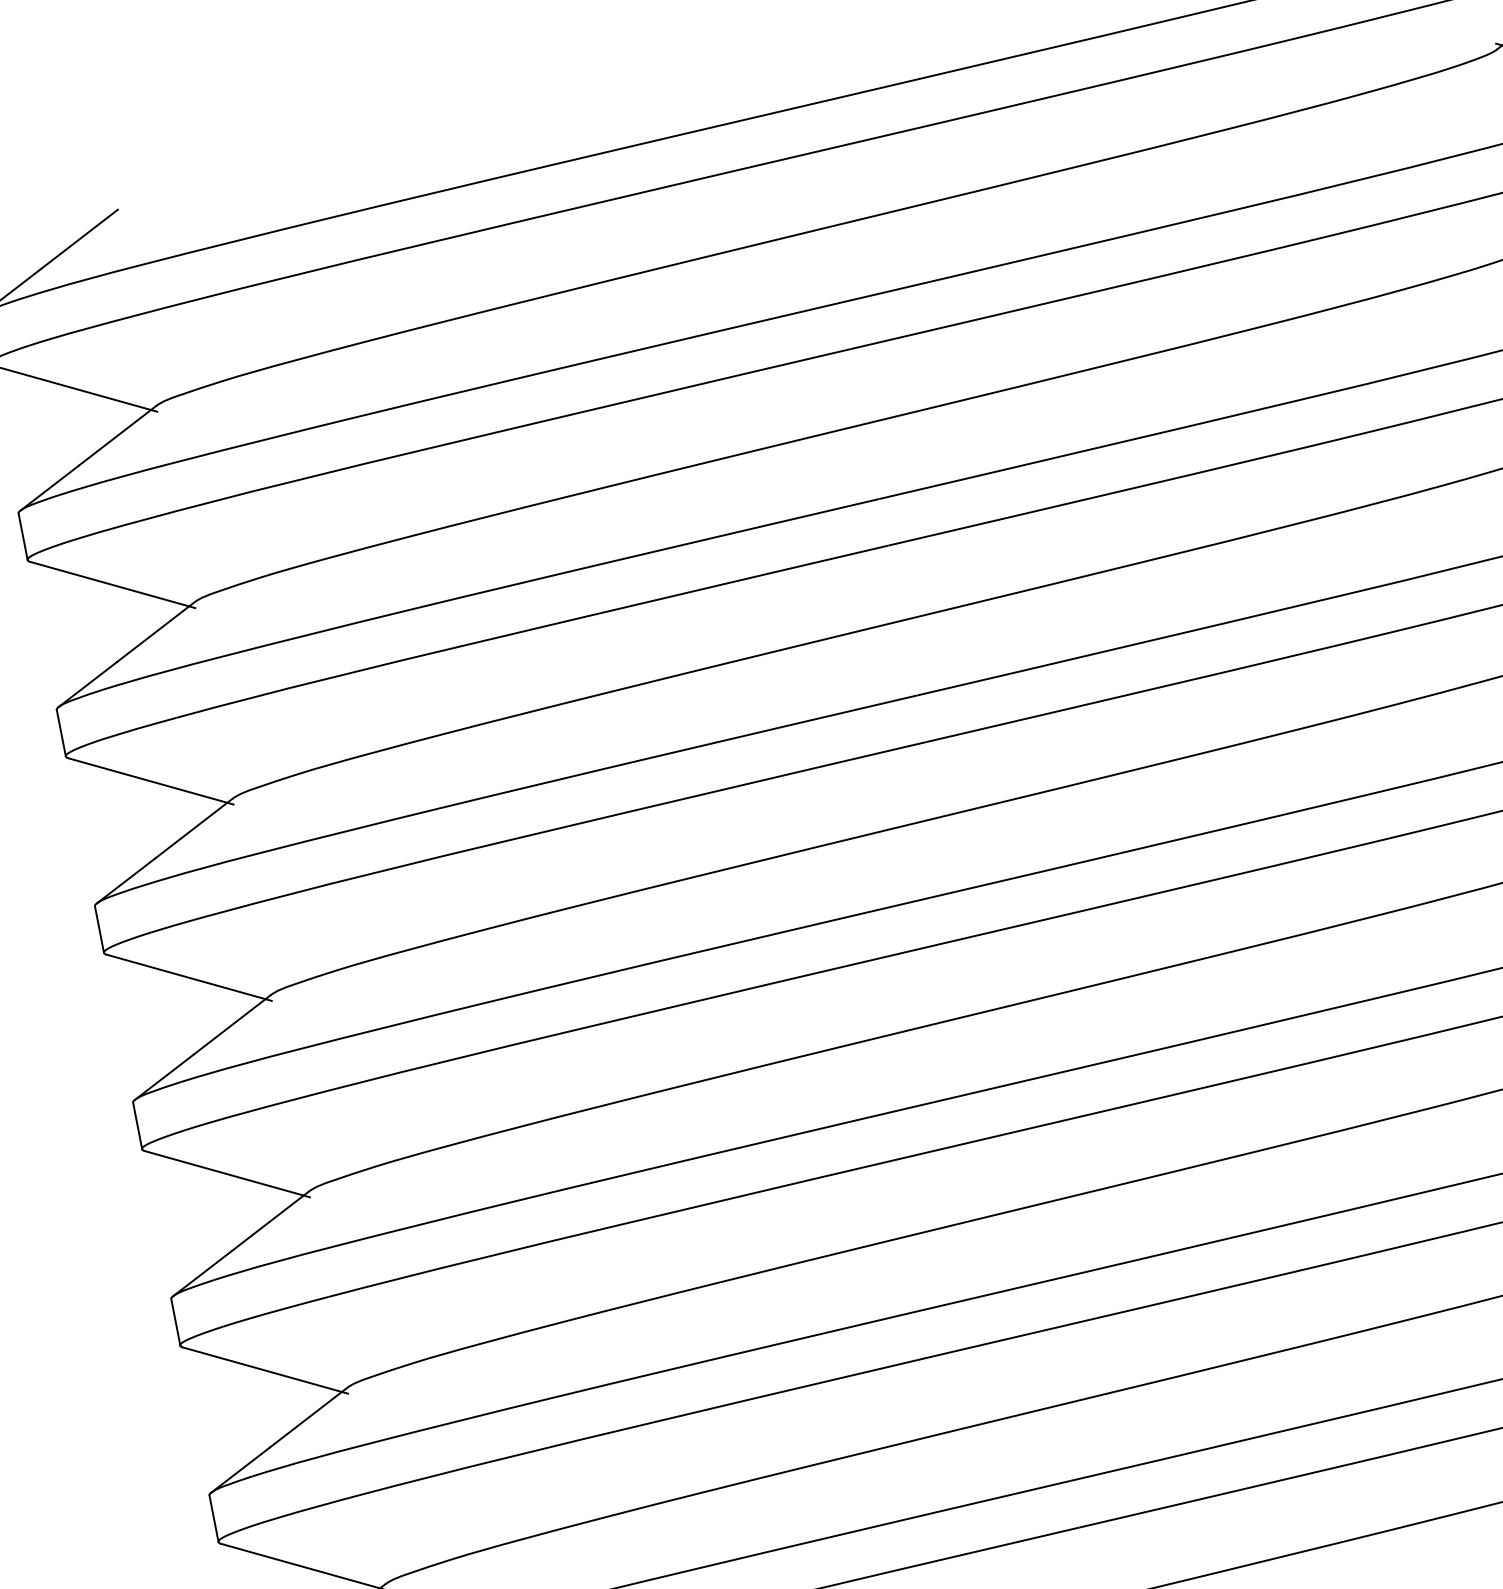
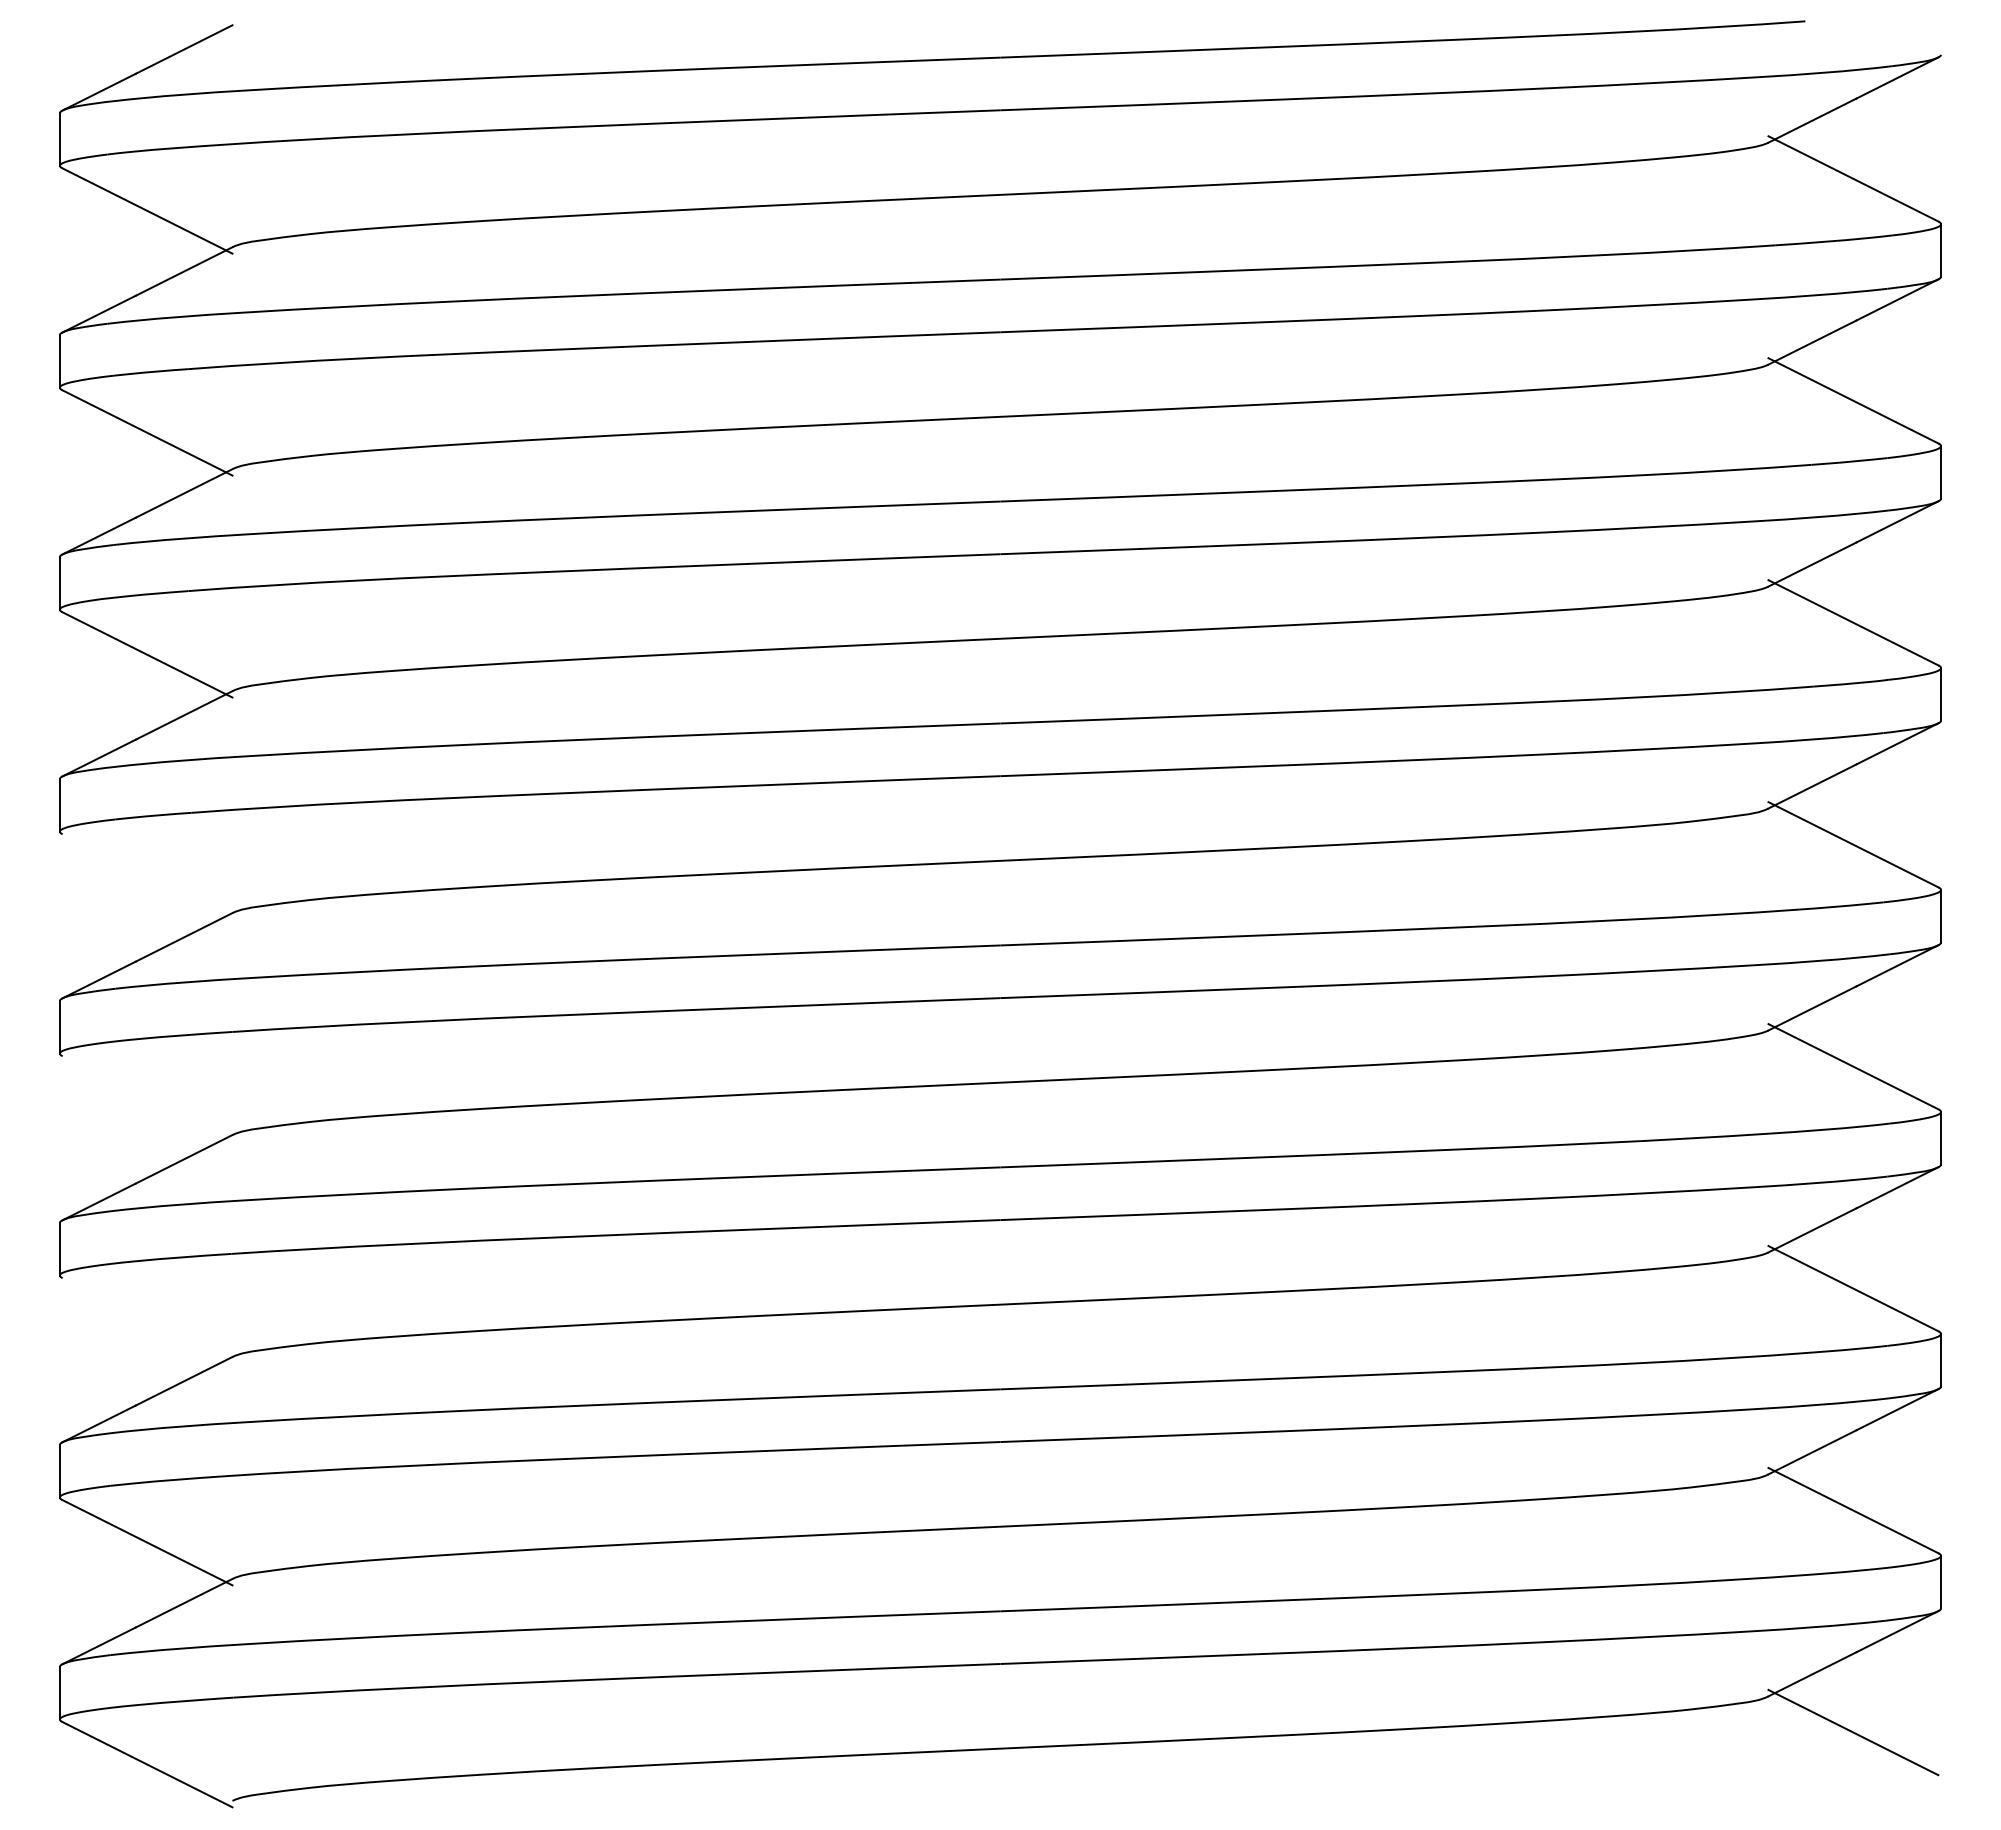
line: (189, 977) -> (147, 876), removed
line: (227, 1173) -> (147, 1098), removed
line: (265, 1370) -> (147, 1320), removed

